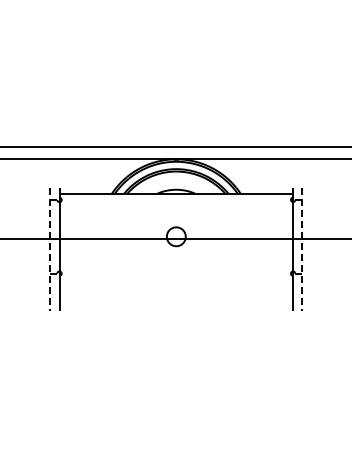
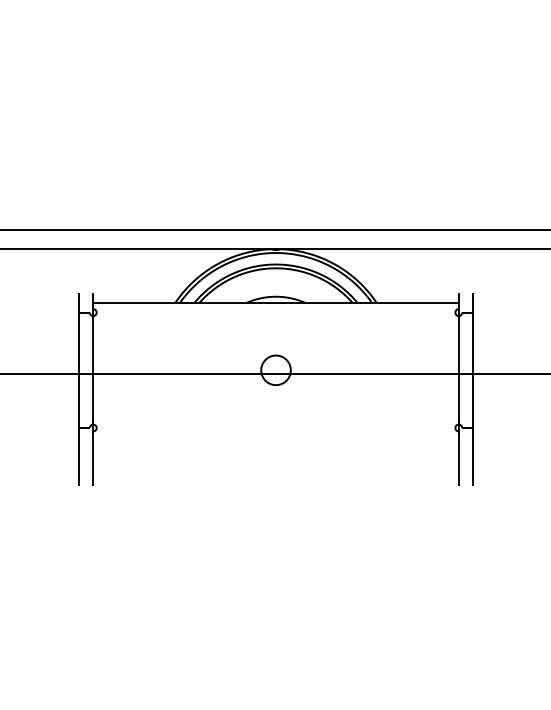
line: (50, 249) -> (79, 390), dashed -> solid
line: (302, 249) -> (473, 390), dashed -> solid

